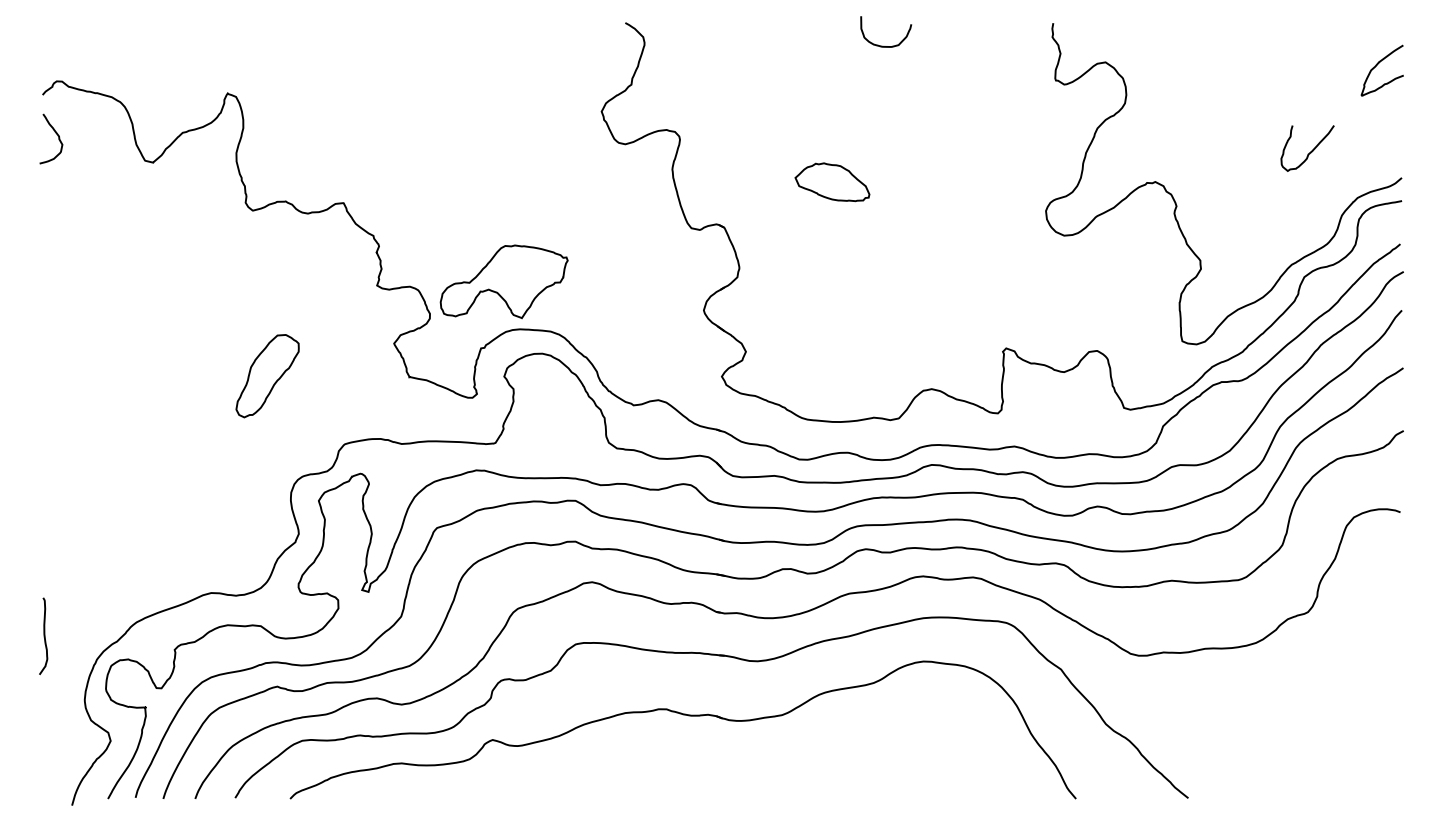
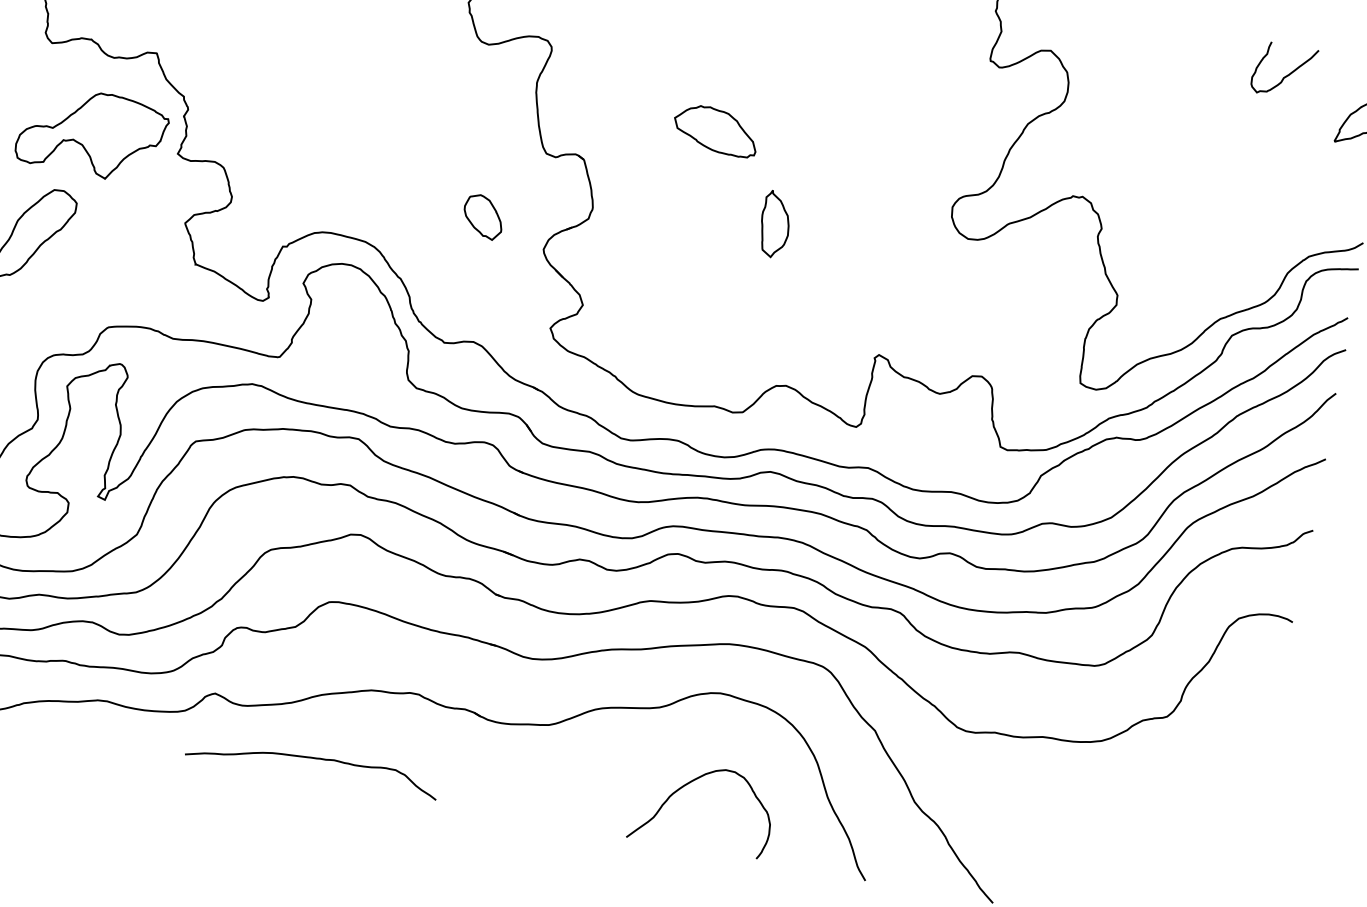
curve: (1310, 151) -> (1286, 75), moved
part: (897, 253) -> (775, 224), added
part: (503, 281) -> (91, 133), moved
part: (647, 292) -> (483, 217), added
curve: (910, 744) -> (688, 784), added
curve: (586, 780) -> (313, 758), added

